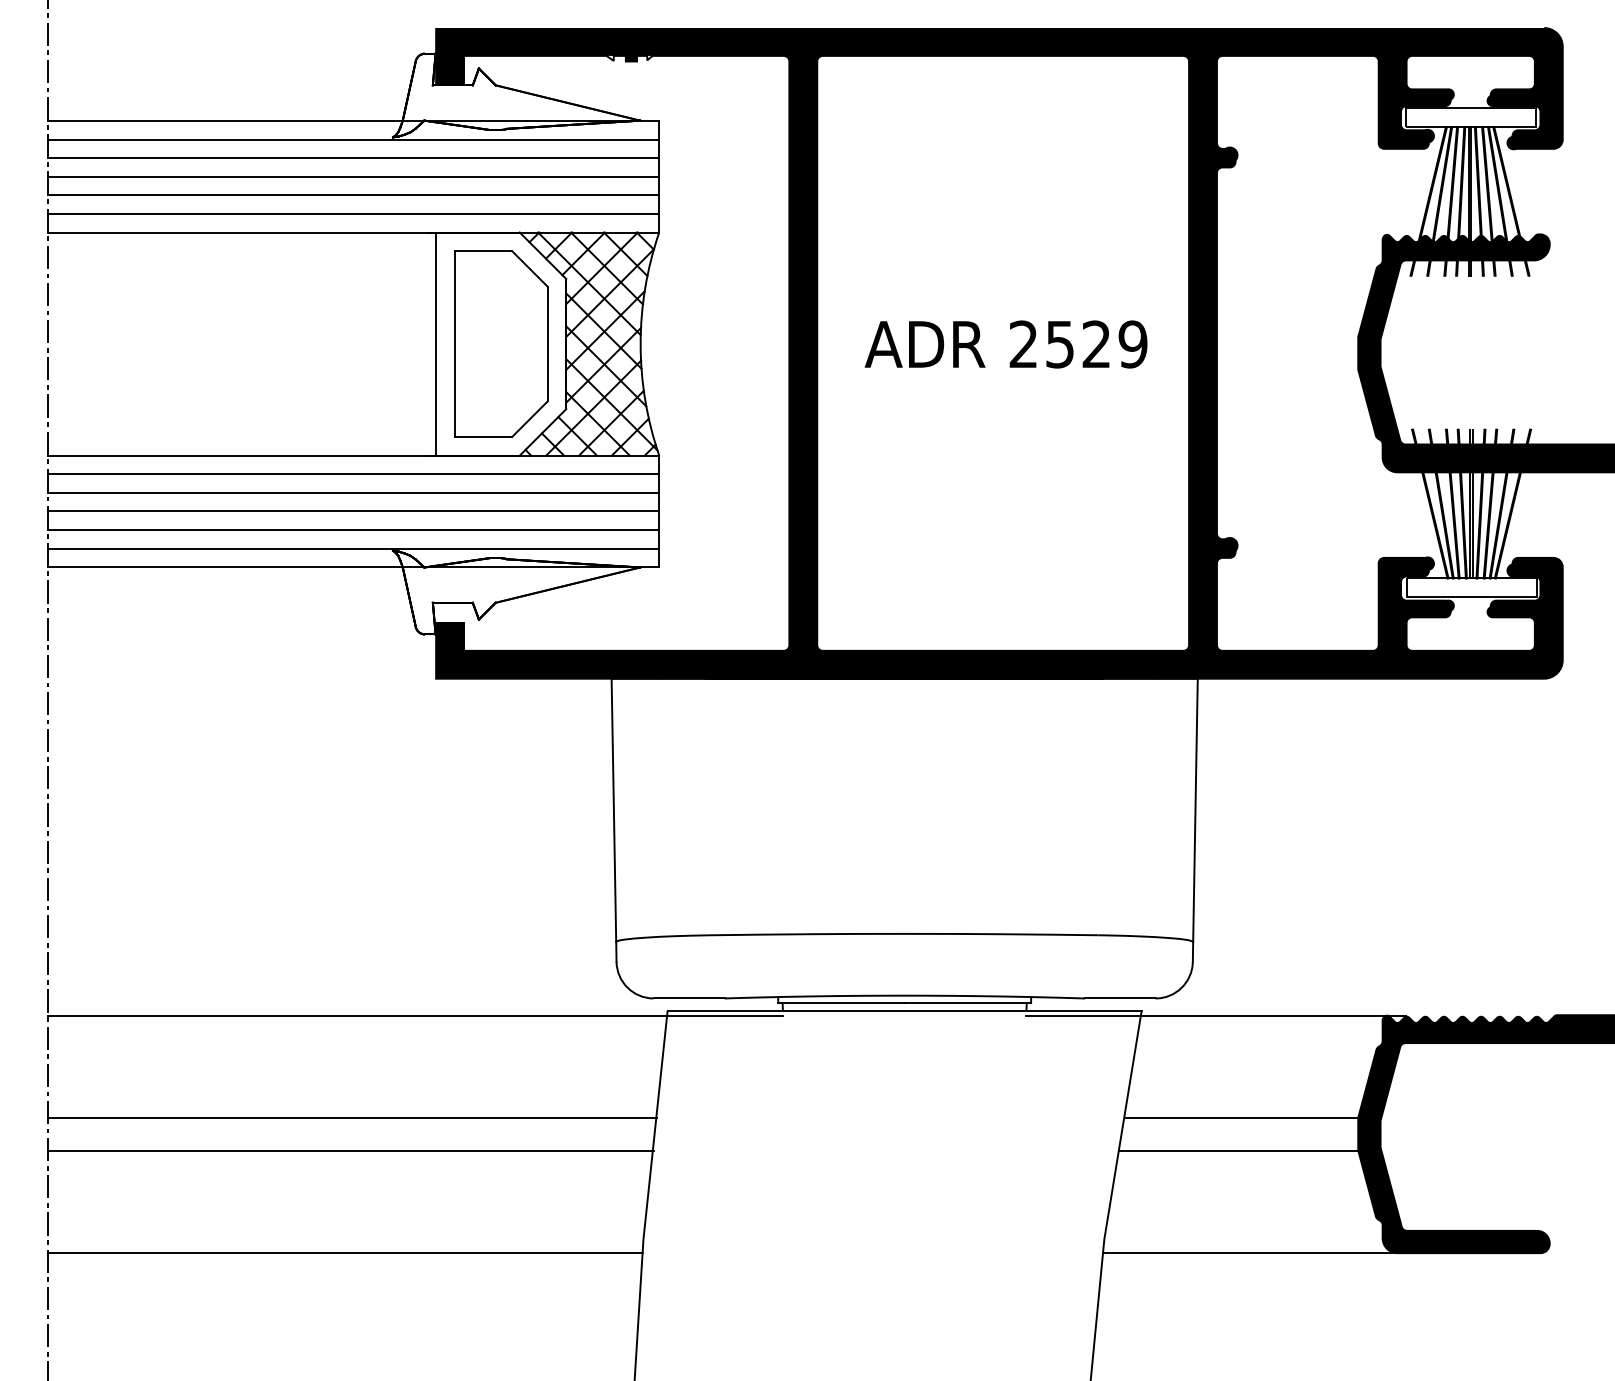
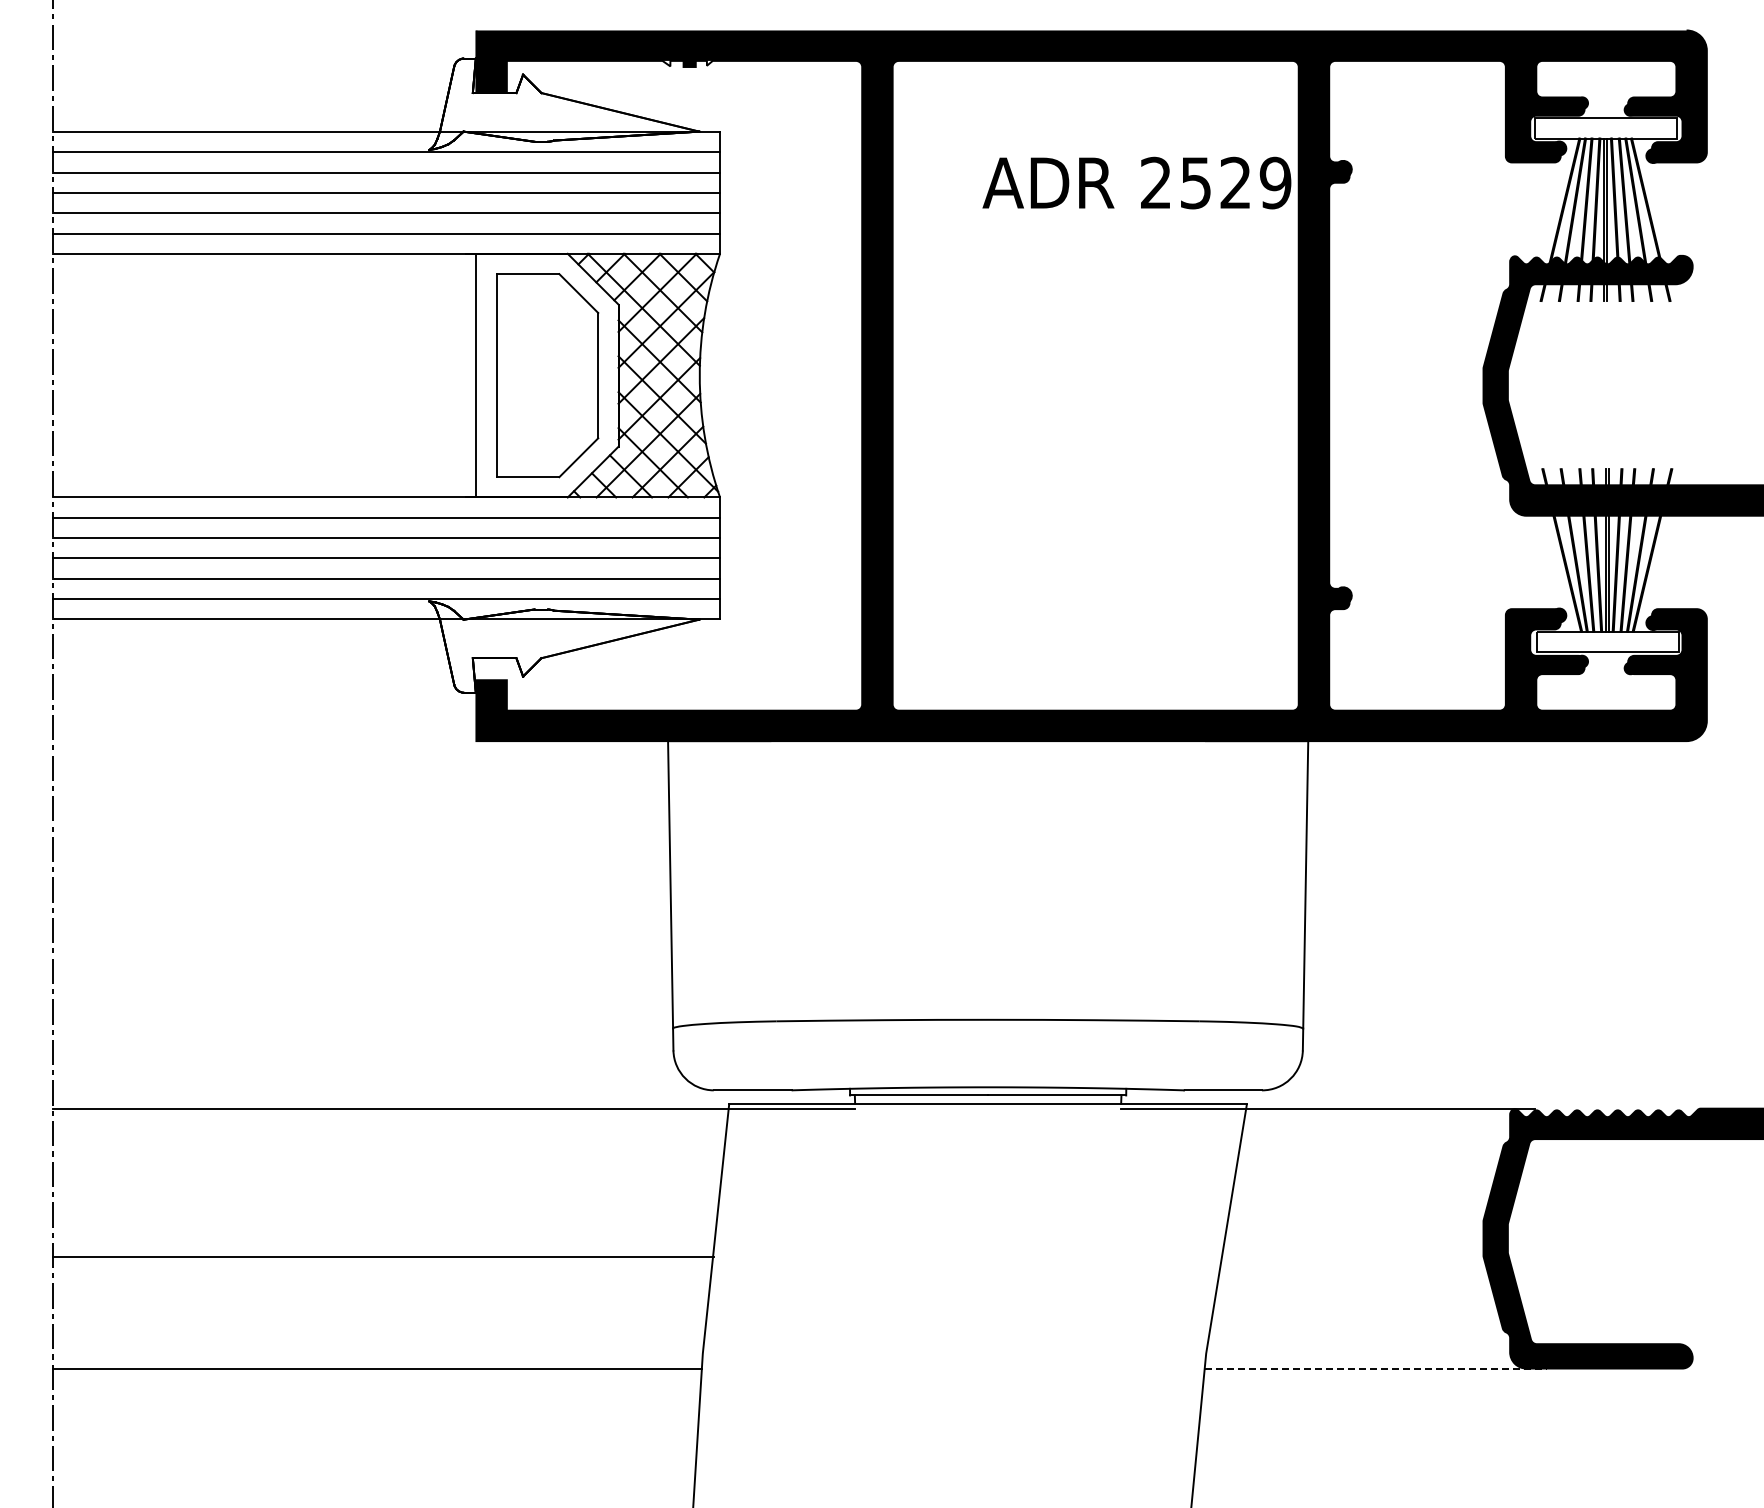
text: (1005, 343) -> (1136, 182), moved
line: (351, 1117) -> (384, 1220), removed
line: (1251, 1117) -> (1366, 1220), removed
line: (1248, 1150) -> (1363, 1256), removed
line: (1260, 1253) -> (1376, 1368), solid -> dashed

